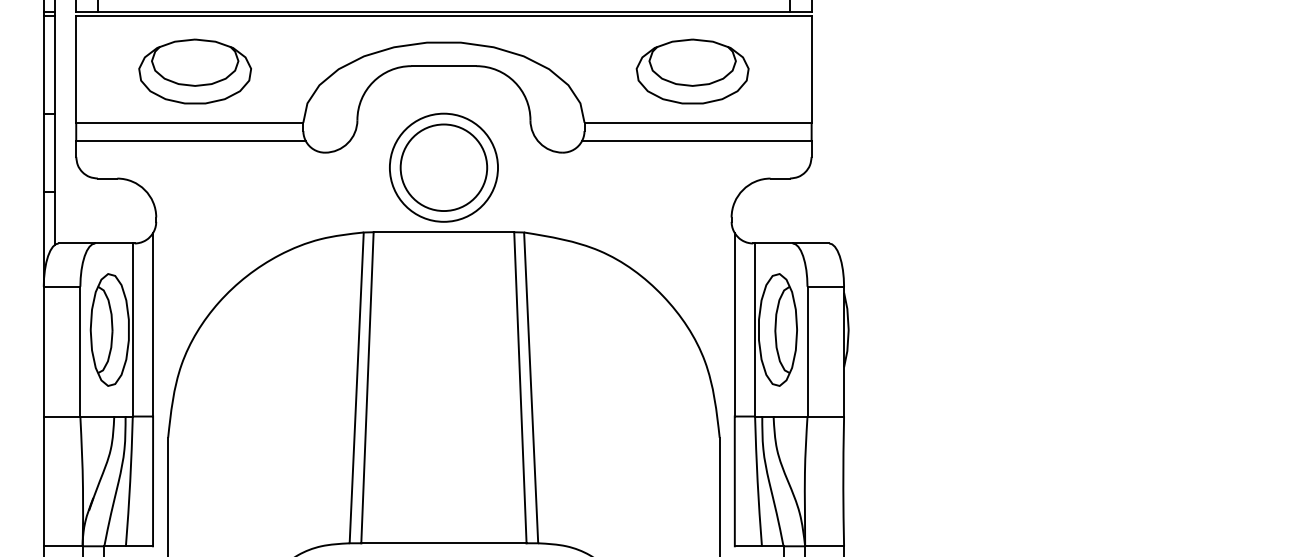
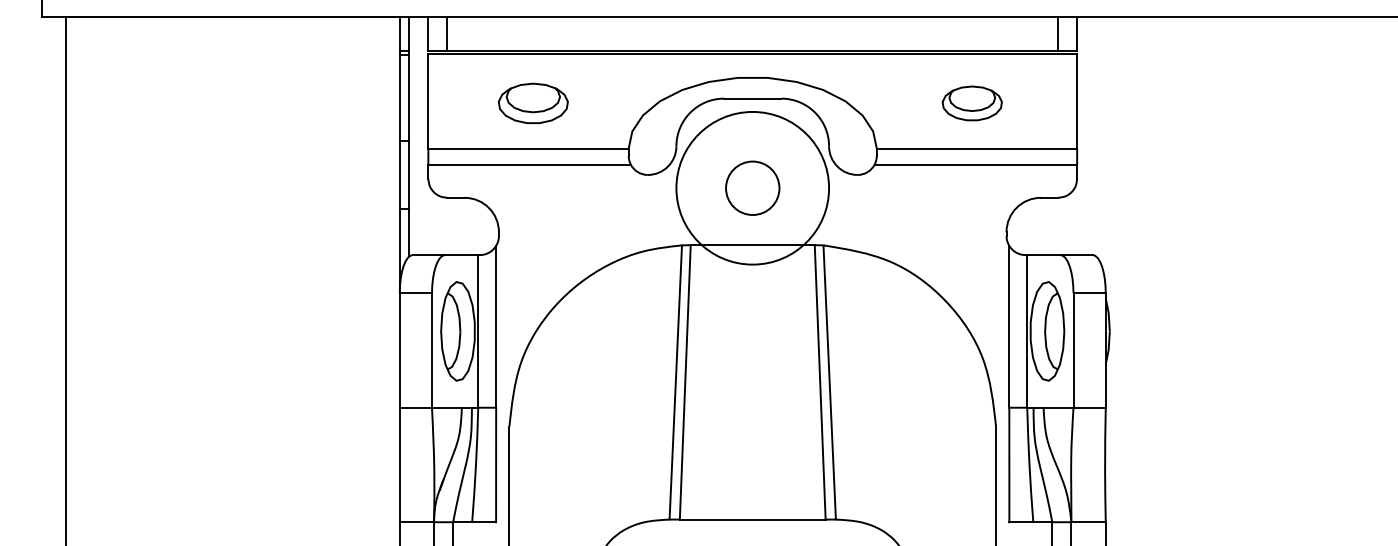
part: (195, 71) -> (533, 103), size x0.7
part: (693, 71) -> (972, 103), size x0.6
circle: (443, 166) -> (752, 187), size x1.6
circle: (443, 168) -> (752, 188), size x0.7

